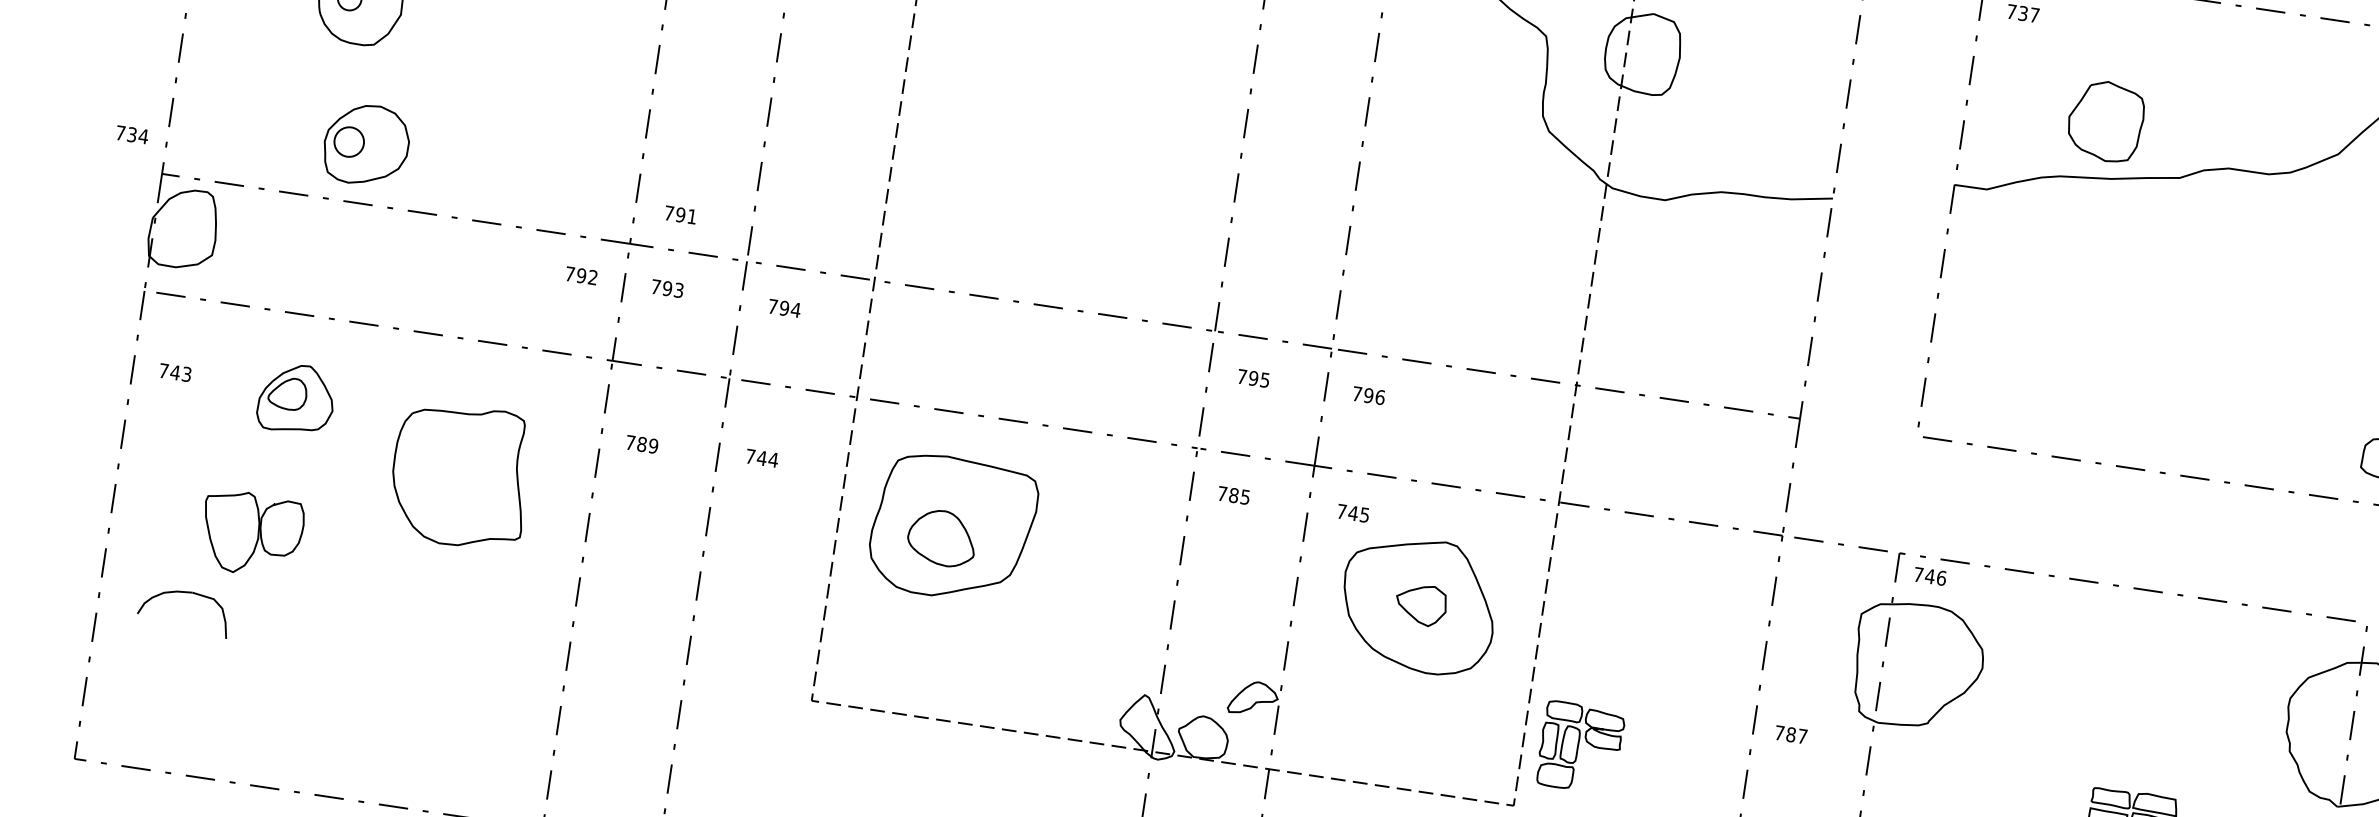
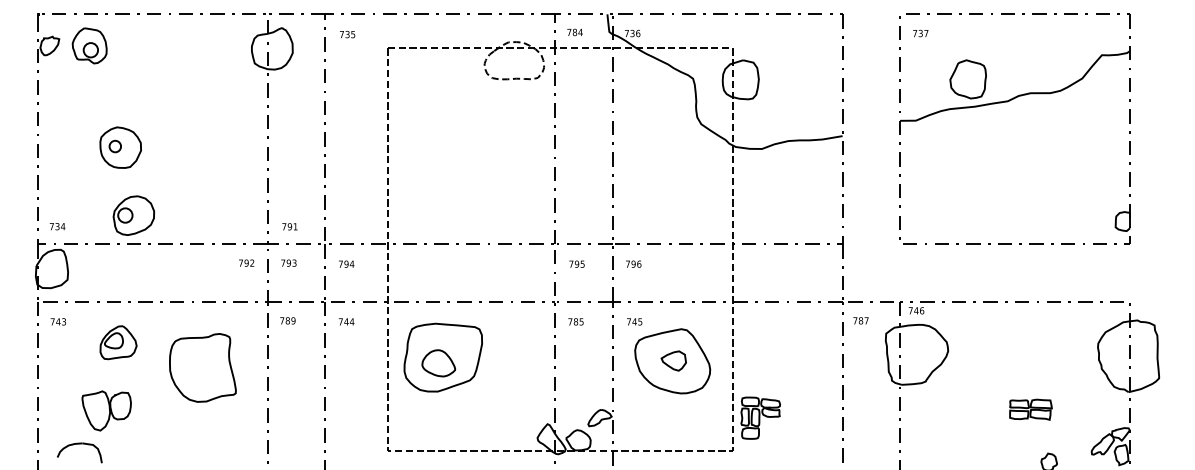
text: (132, 134) -> (57, 226), moved
text: (175, 371) -> (58, 321), moved
text: (641, 443) -> (287, 320), moved
text: (762, 457) -> (346, 321), moved
text: (1790, 733) -> (860, 320), moved

